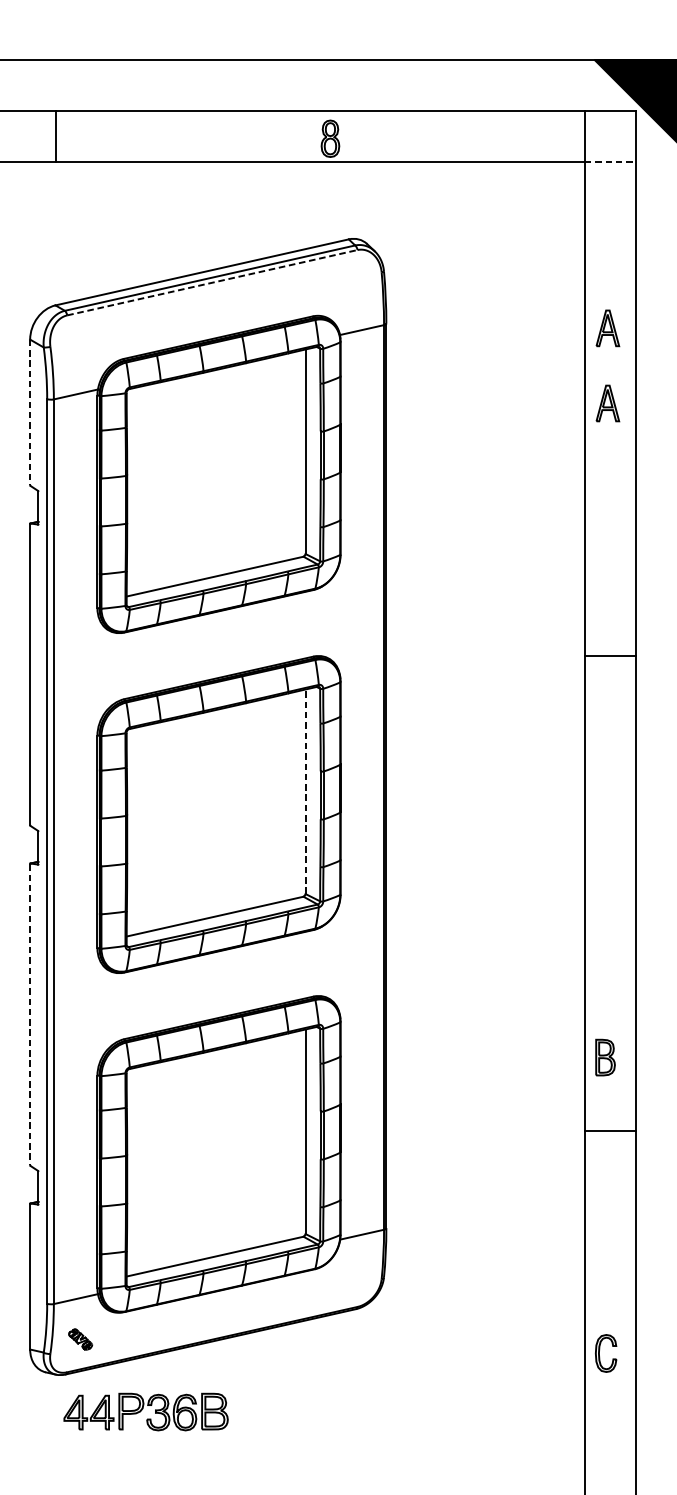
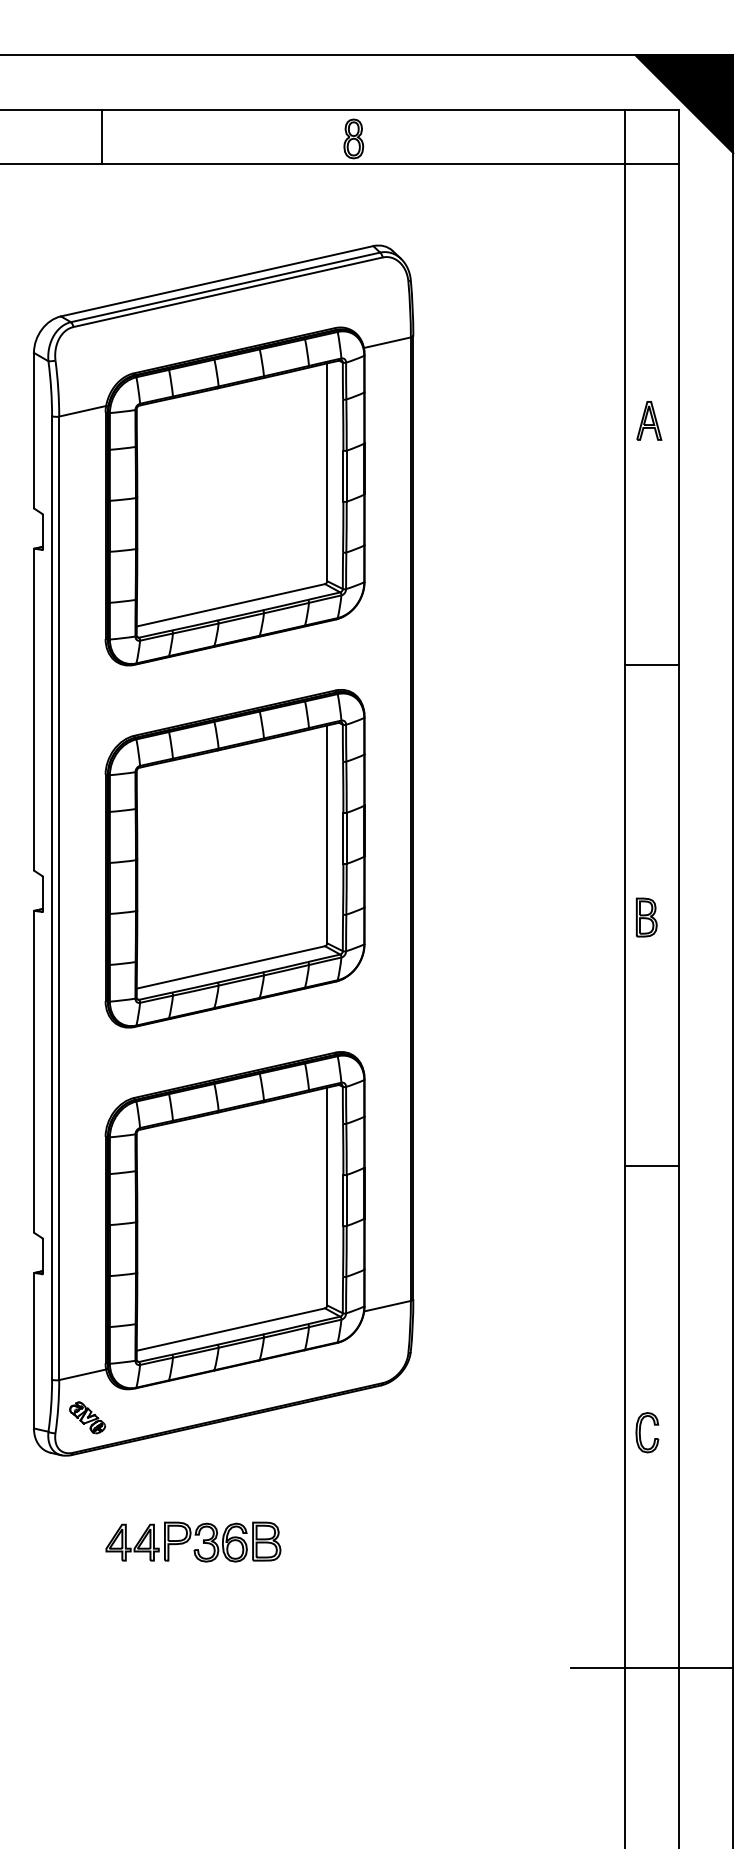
line: (56, 136) -> (102, 136), moved
line: (610, 162) -> (652, 164), dashed -> solid
line: (212, 282) -> (228, 292), dashed -> solid
part: (608, 328) -> (649, 340), removed
line: (29, 412) -> (33, 430), dashed -> solid
line: (609, 656) -> (651, 665), moved
line: (305, 791) -> (327, 834), dashed -> solid
line: (29, 1015) -> (33, 1072), dashed -> solid
part: (605, 1057) -> (646, 917), moved
line: (609, 1130) -> (651, 1166), moved
part: (80, 1339) -> (87, 1417), size x1.43
part: (146, 1411) -> (193, 1541), moved

